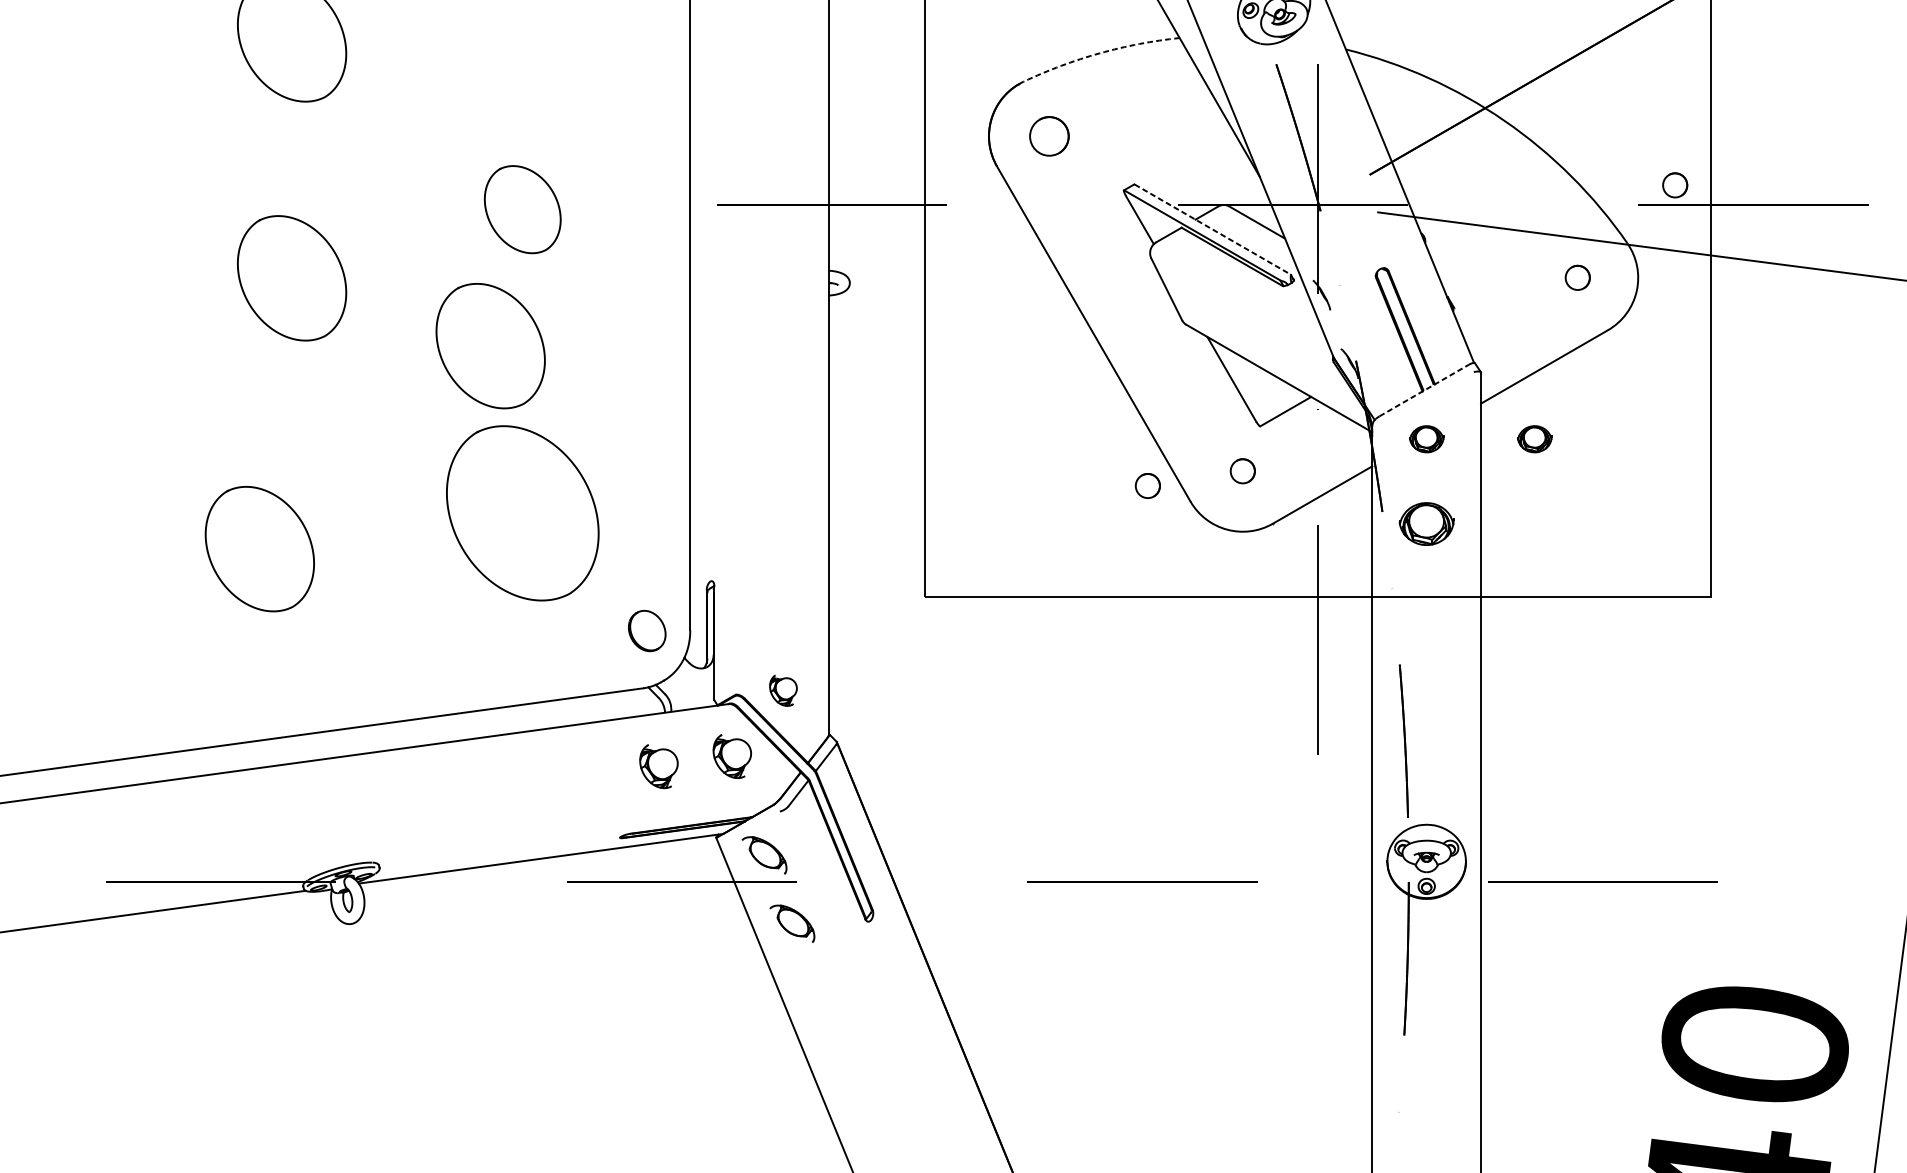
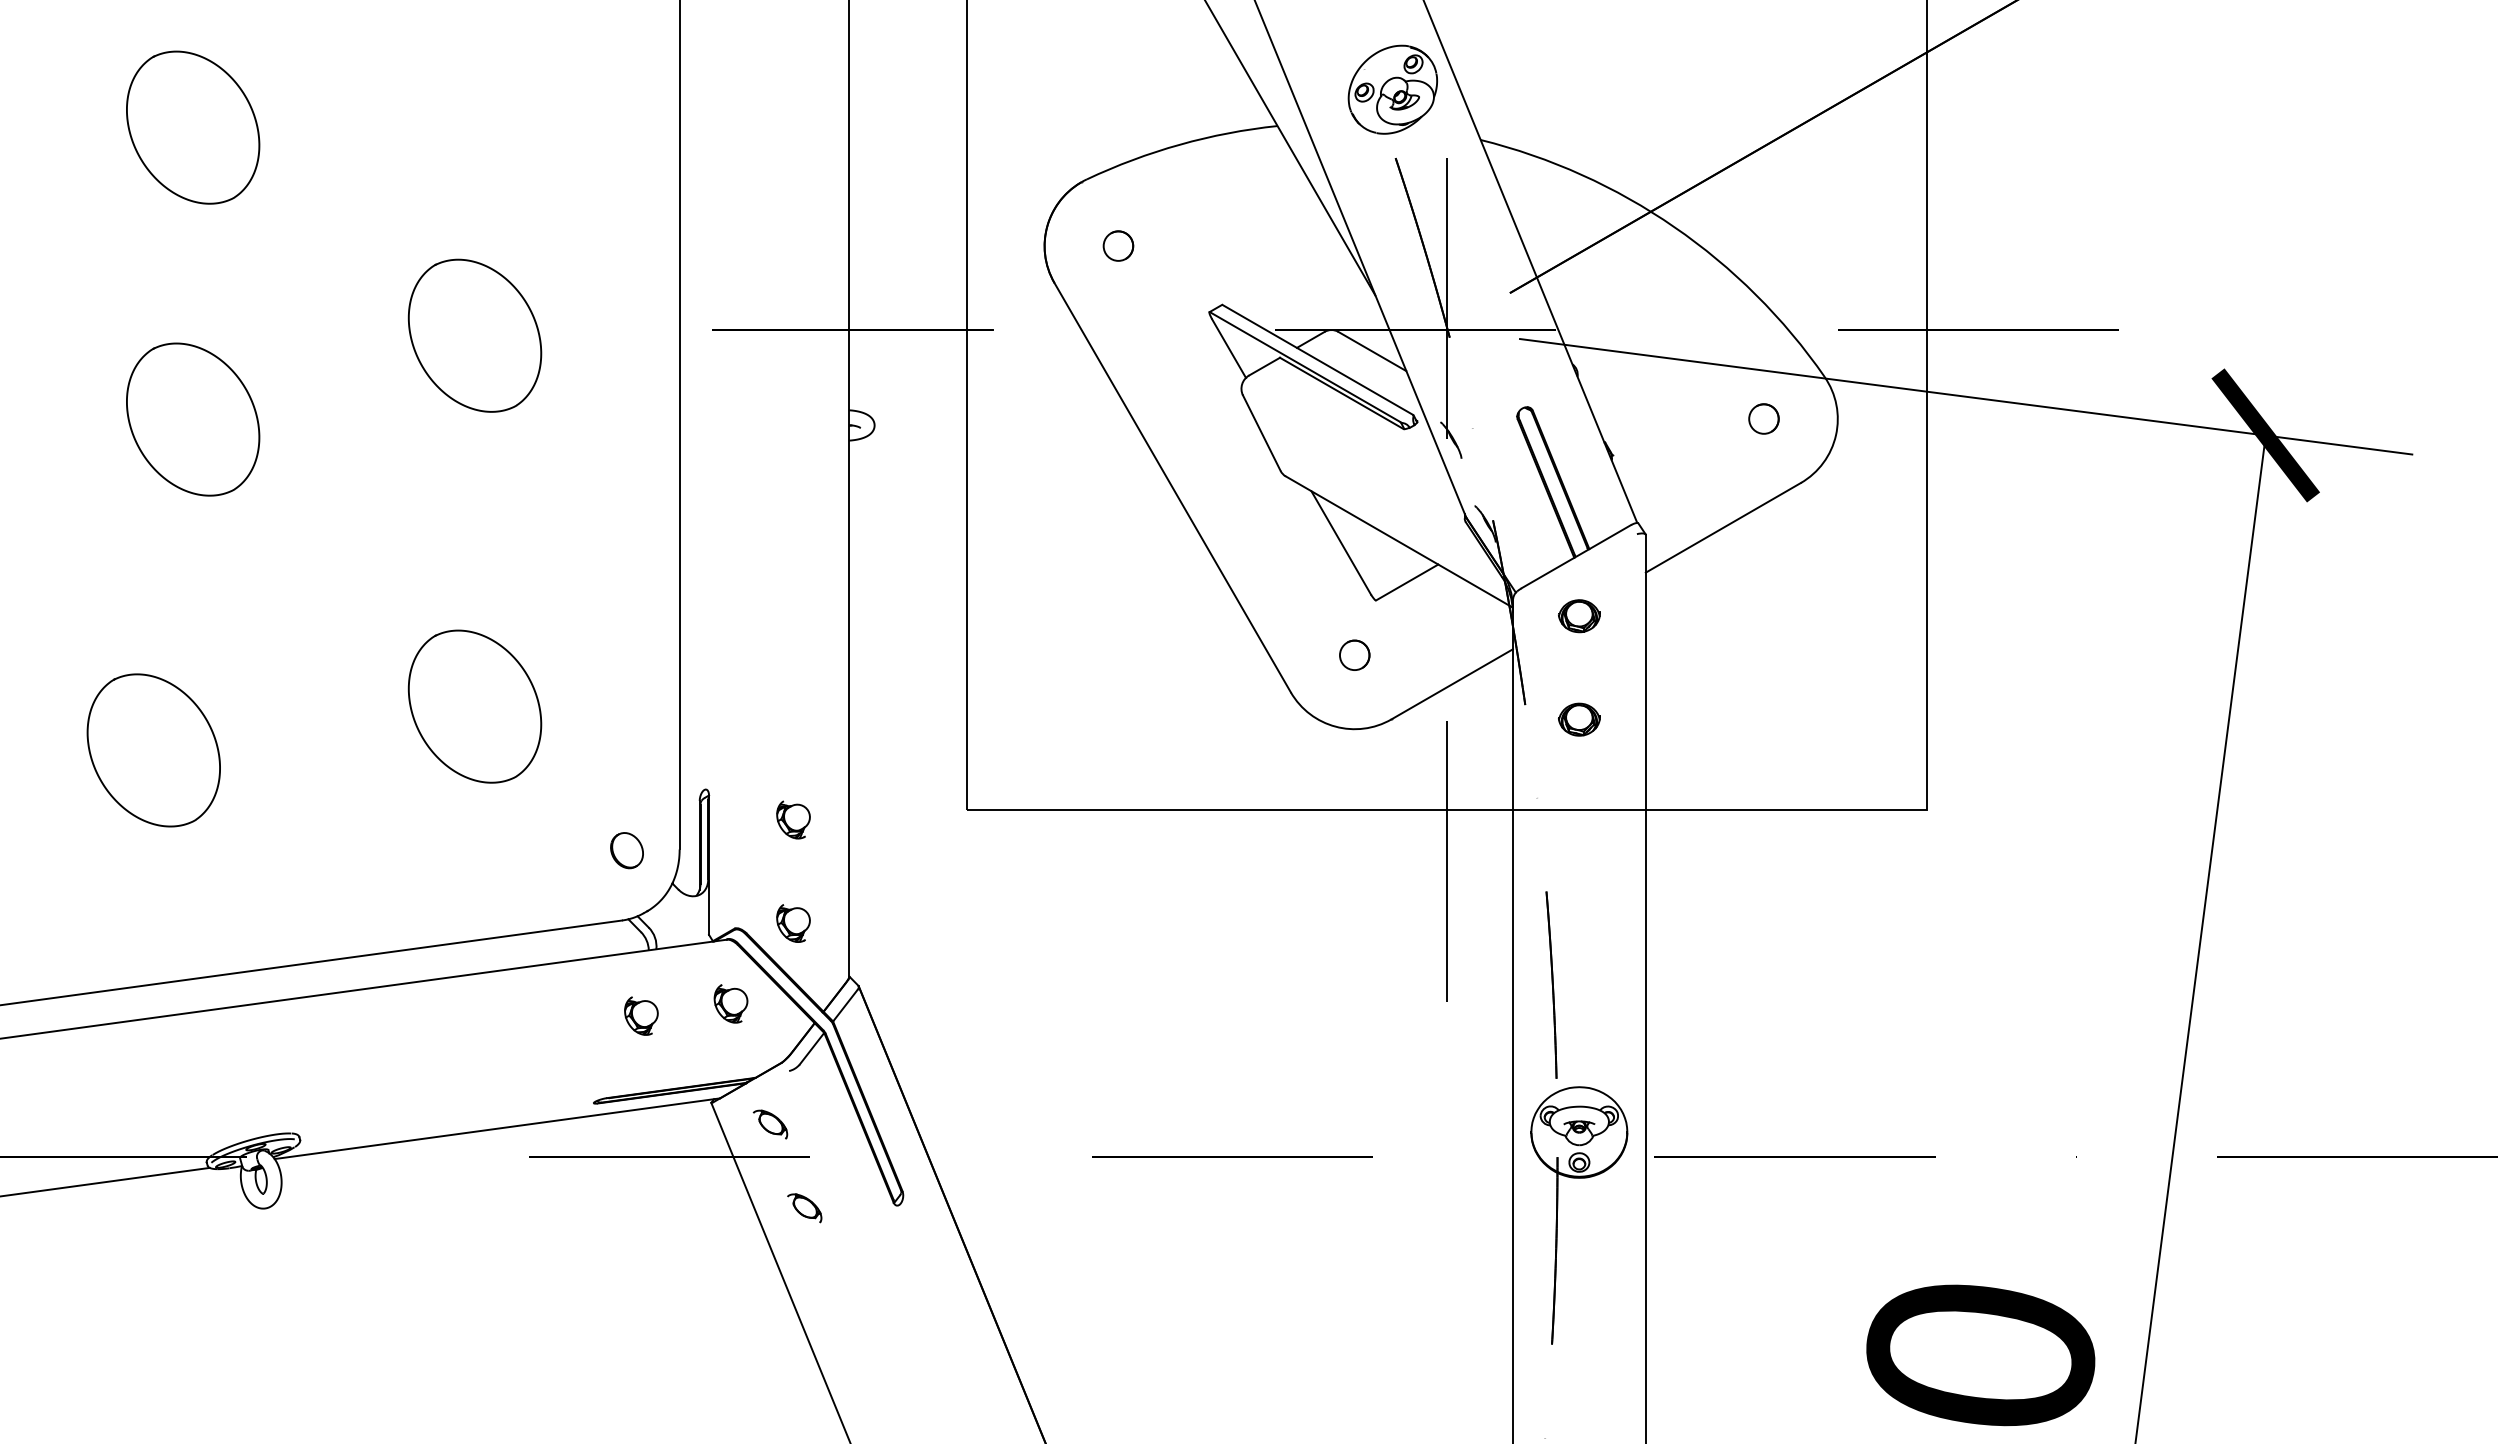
arc: (1100, 53) -> (1180, 144), dashed -> solid
part: (1049, 135) -> (1118, 245), size x0.62
circle: (1674, 184) -> (1882, 305), removed
part: (522, 209) -> (474, 335), size x1.43
line: (1212, 229) -> (1317, 359), dashed -> solid
part: (490, 346) -> (435, 502), removed
line: (1424, 390) -> (1576, 556), dashed -> solid
part: (1534, 439) -> (1711, 616), removed
circle: (1147, 485) -> (1238, 672), removed
part: (522, 513) -> (474, 706), size x0.71
part: (1426, 523) -> (1579, 719), size x0.62
part: (783, 605) -> (793, 819), added
part: (646, 631) -> (626, 850), size x0.71
part: (731, 756) -> (730, 1003), size x0.71
part: (659, 766) -> (641, 1015), size x0.71
part: (764, 855) -> (770, 1124), size x0.62
part: (792, 924) -> (804, 1208), size x0.62

